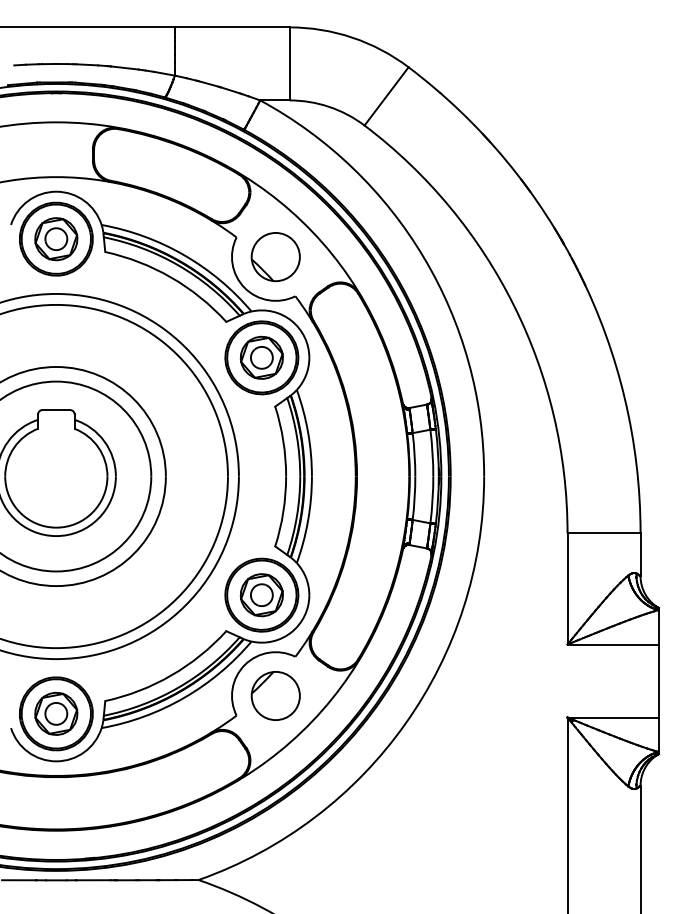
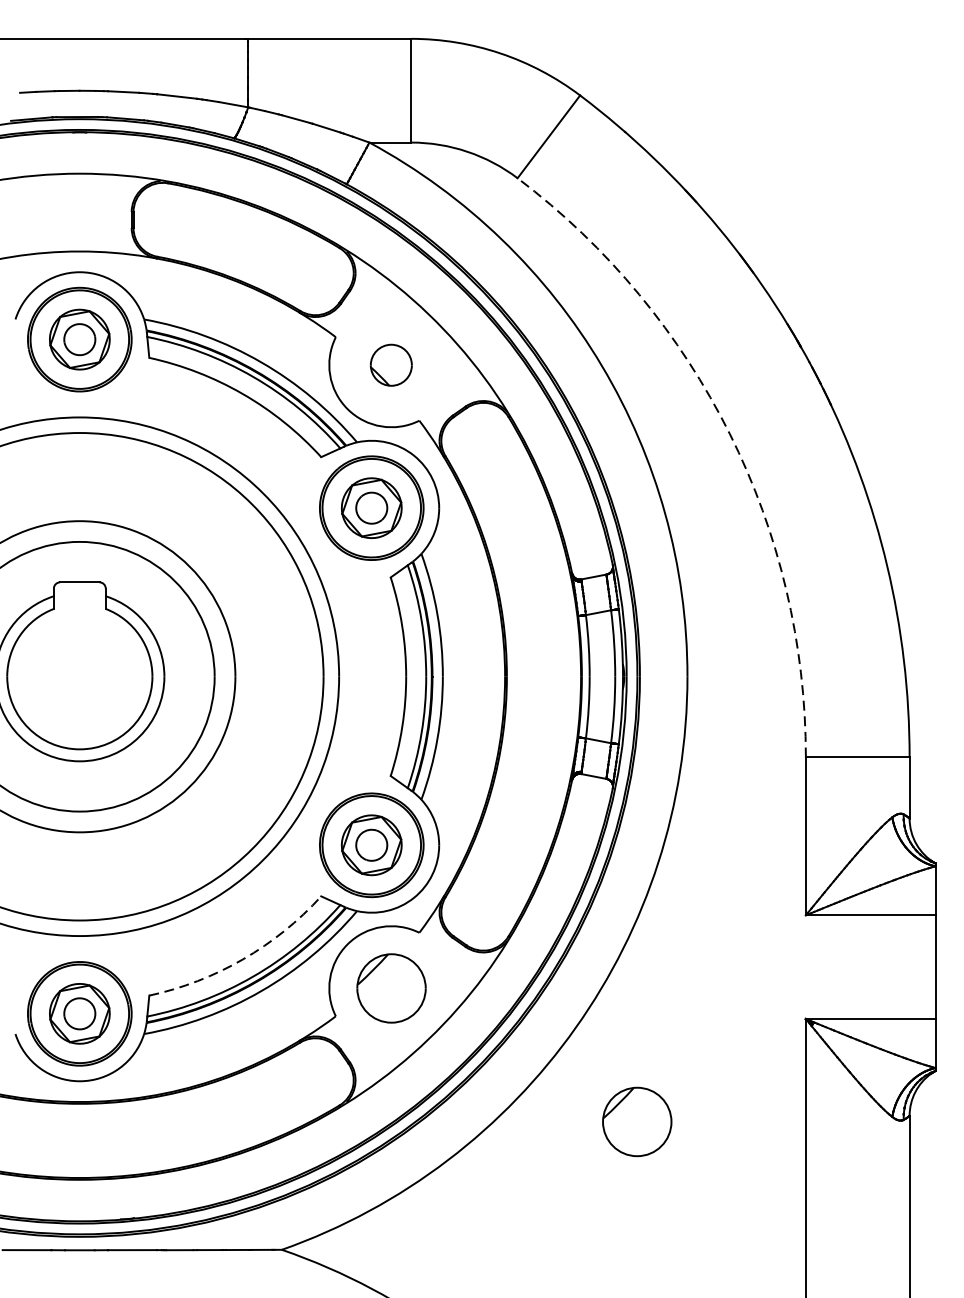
part: (275, 257) -> (391, 365), size x0.6
arc: (514, 305) -> (730, 433), solid -> dashed
arc: (171, 675) -> (243, 959), solid -> dashed
part: (448, 789) -> (636, 1121), added

